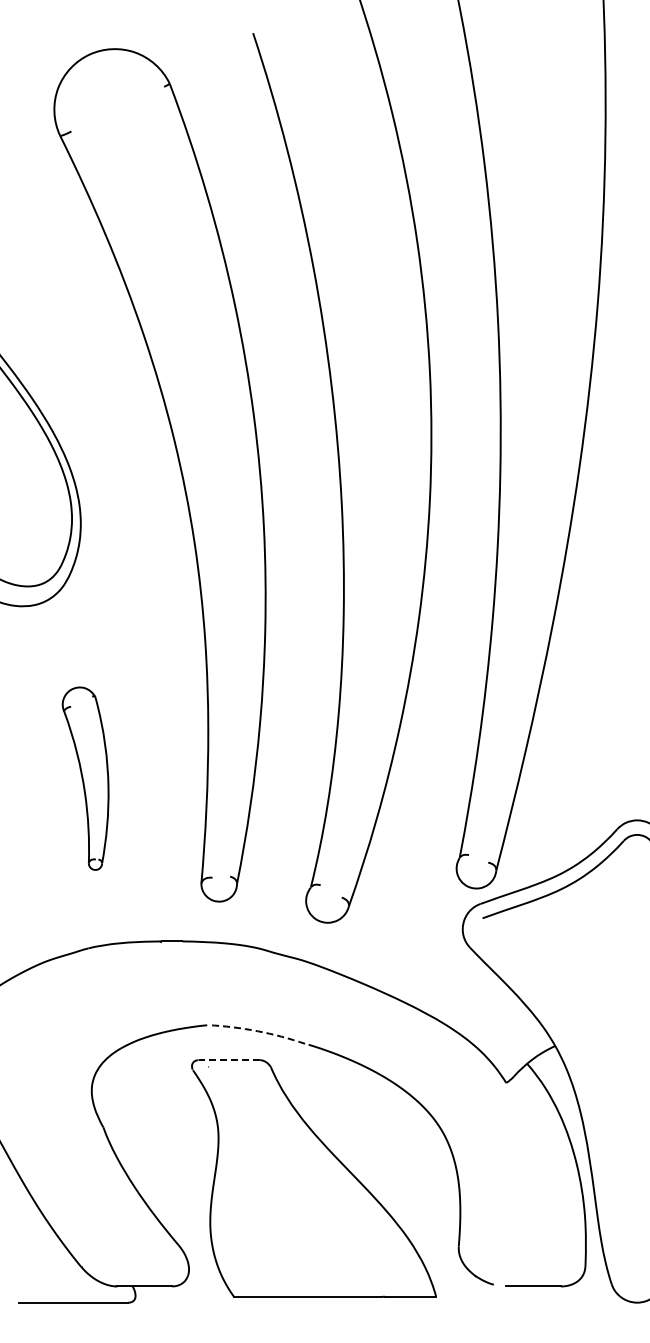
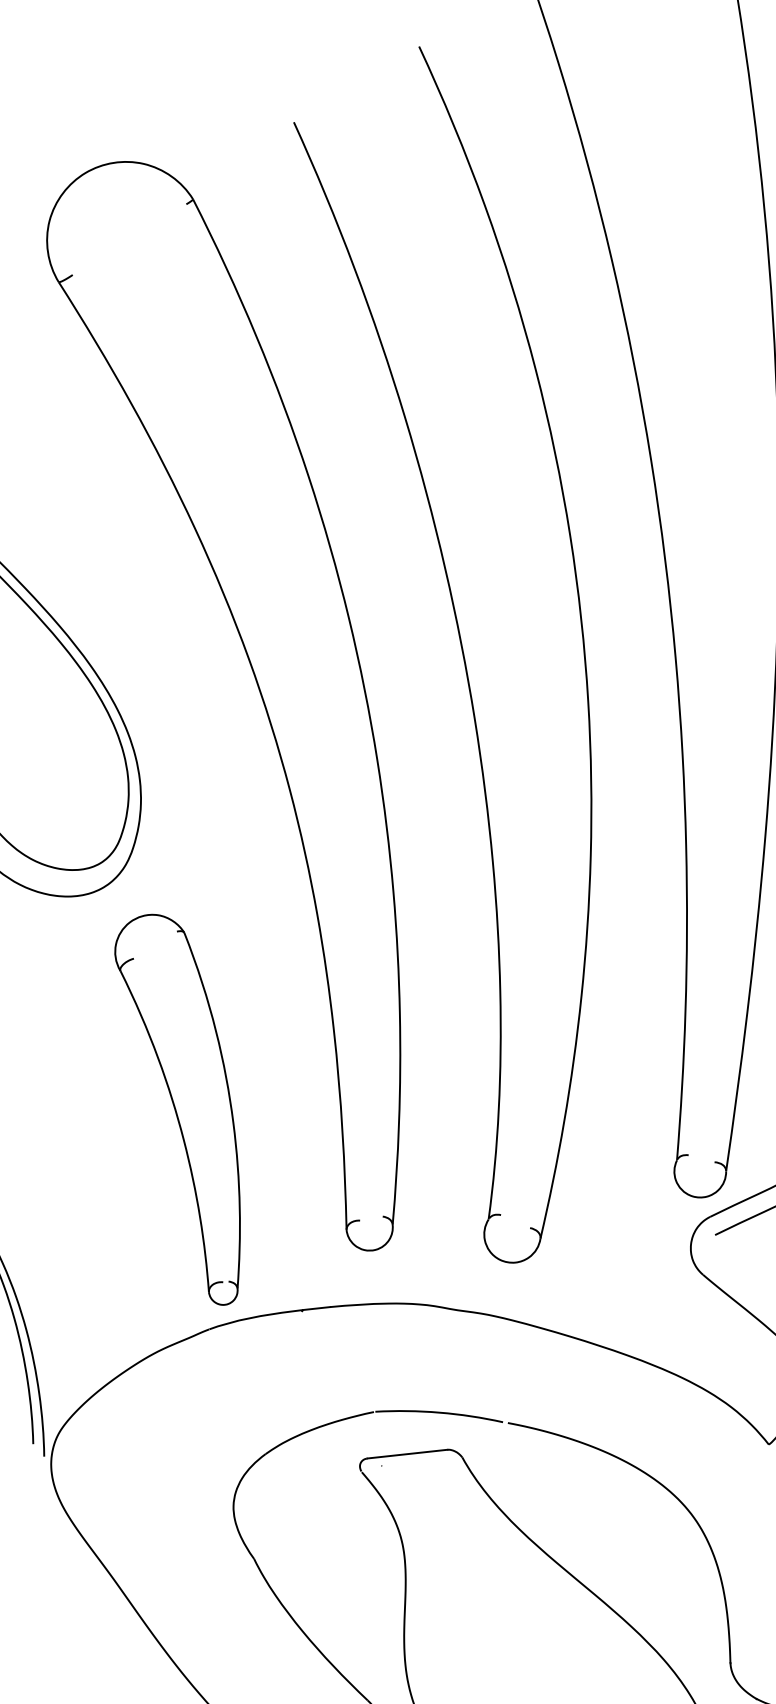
part: (85, 778) -> (181, 1109), size x1.67
arc: (257, 1031) -> (439, 1413), dashed -> solid
line: (229, 1060) -> (407, 1454), dashed -> solid

